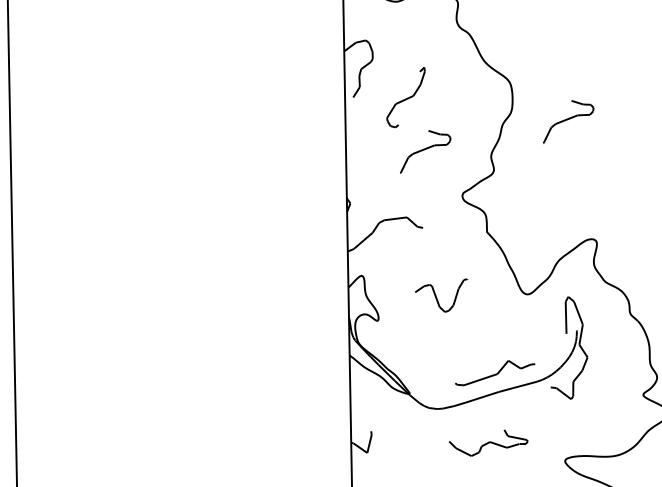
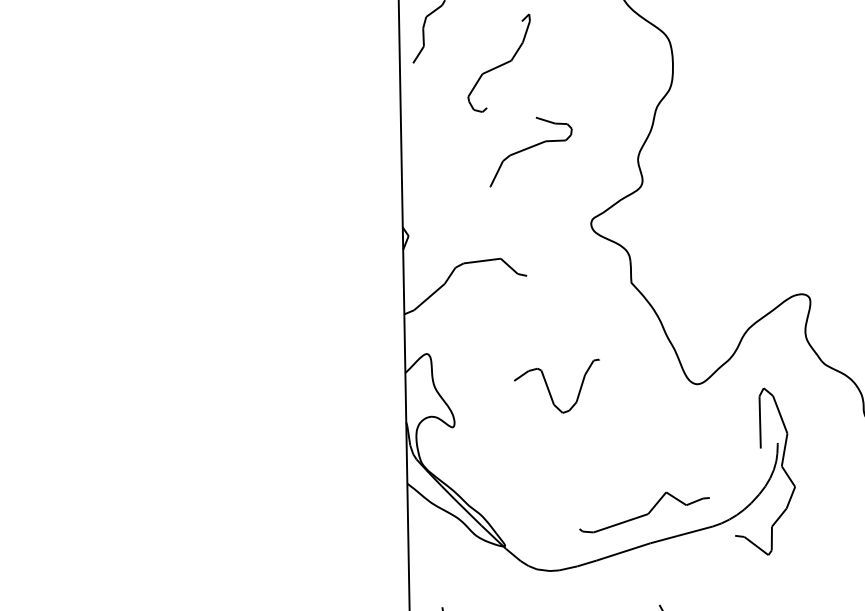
curve: (567, 120) -> (762, 100), removed

